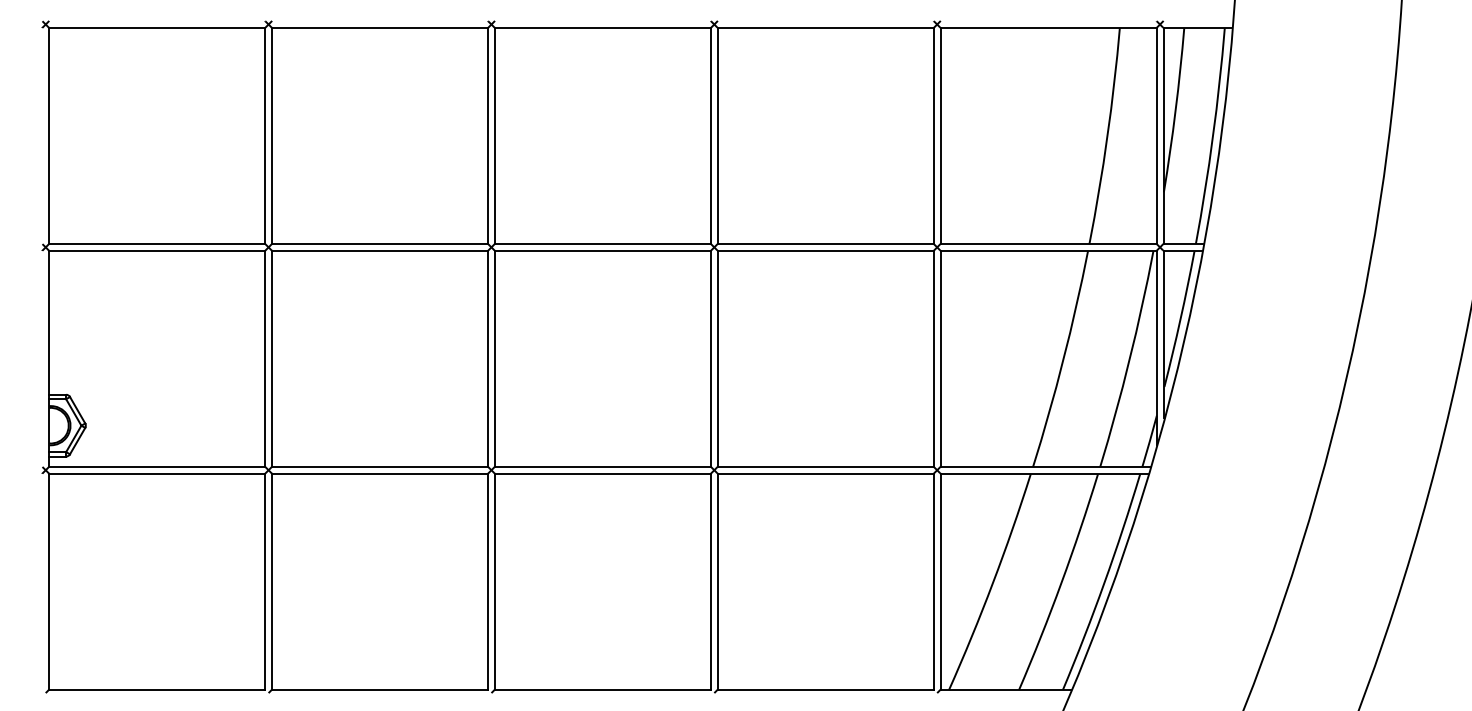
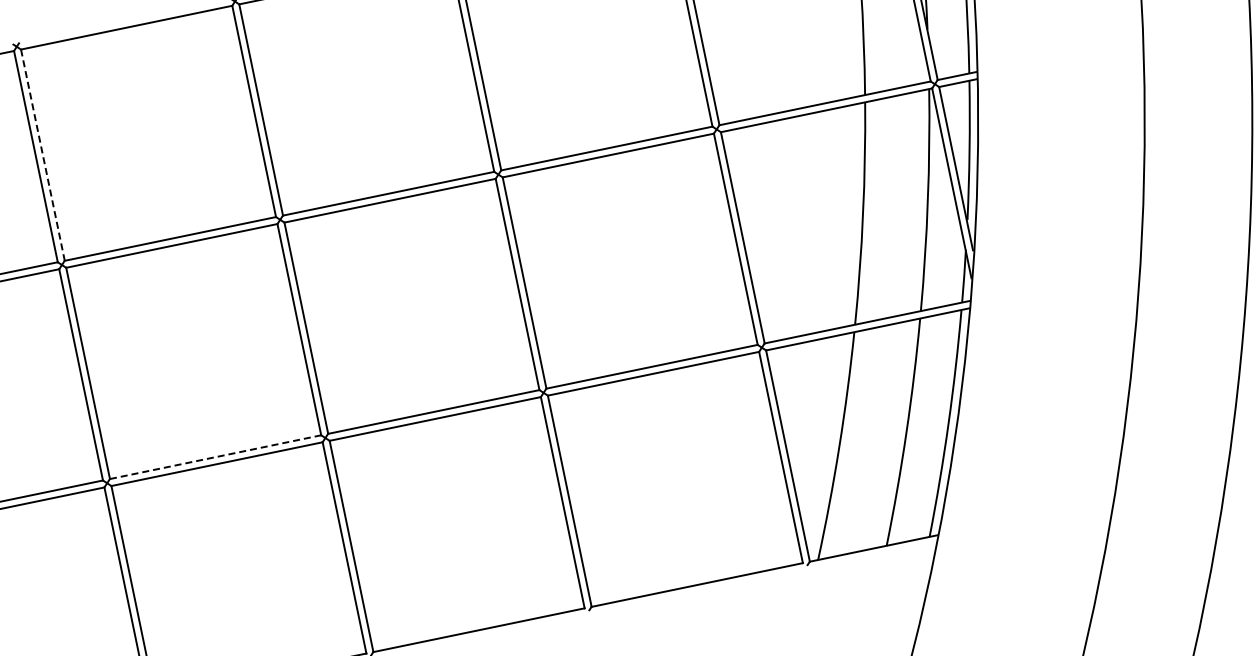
line: (272, 135) -> (43, 154), solid -> dashed
line: (380, 466) -> (215, 456), solid -> dashed

